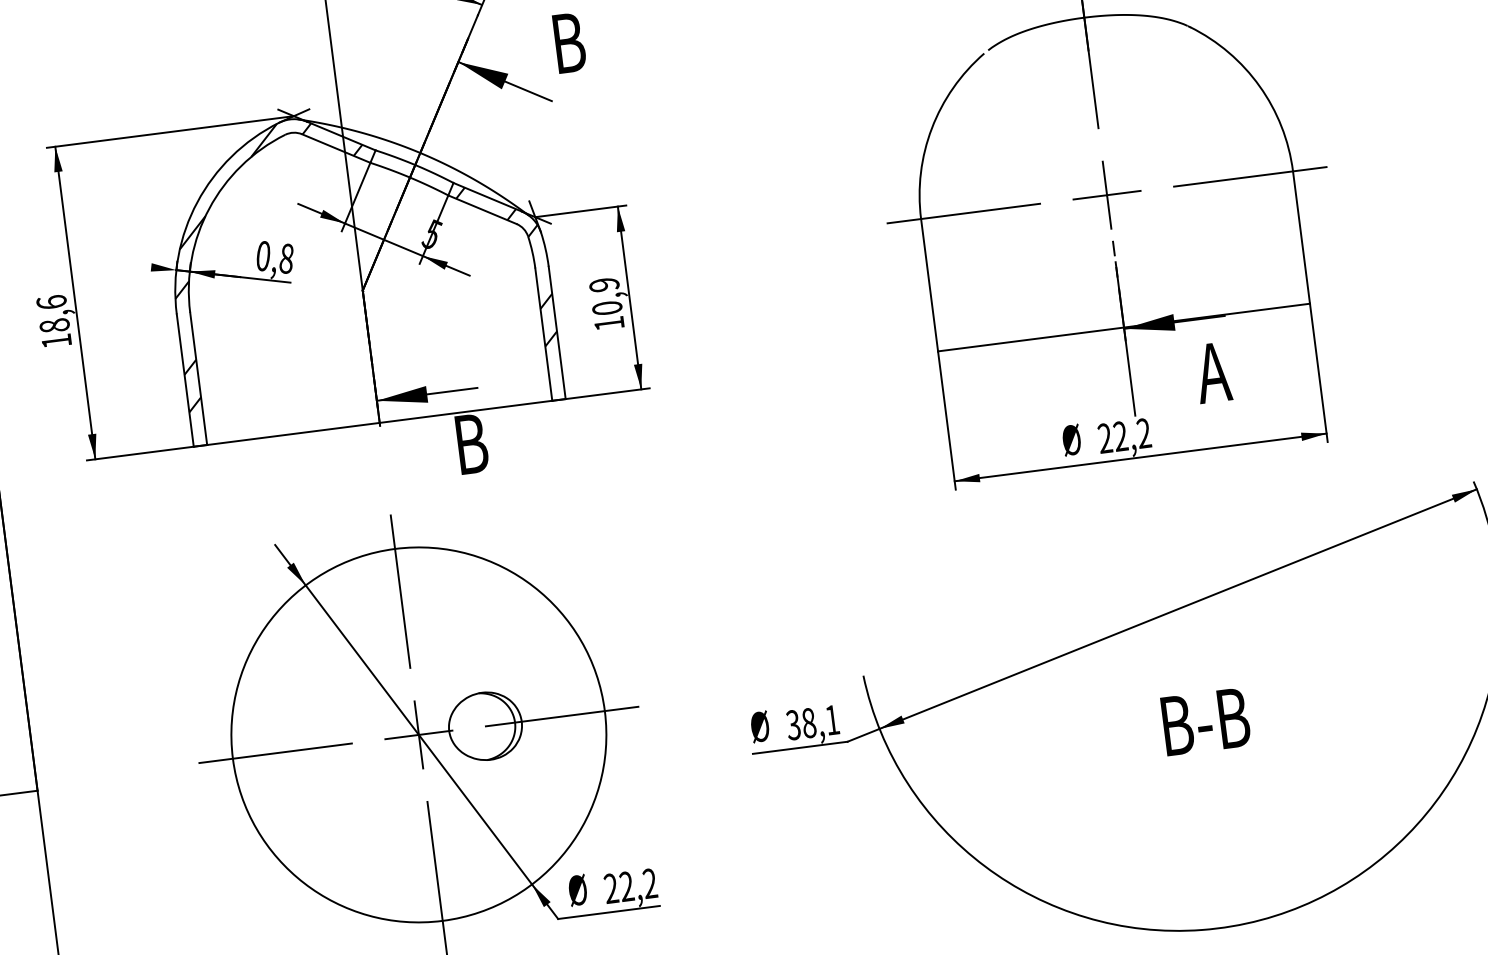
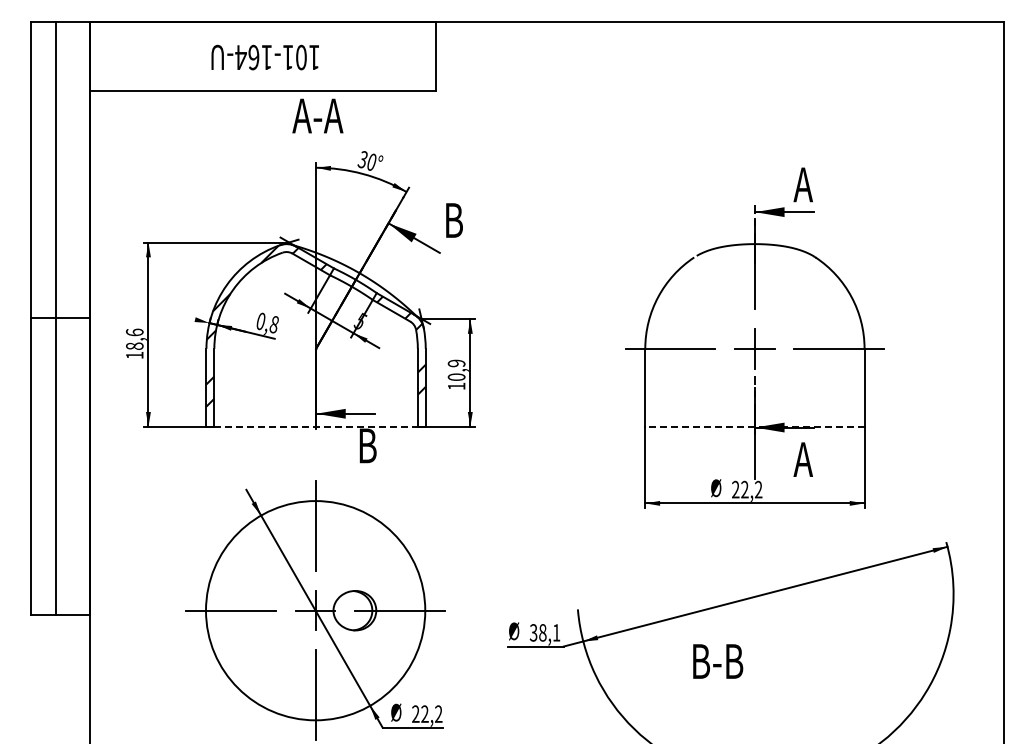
line: (1123, 327) -> (754, 426), solid -> dashed
line: (380, 422) -> (316, 426), solid -> dashed
text: (1206, 721) -> (718, 661), moved

